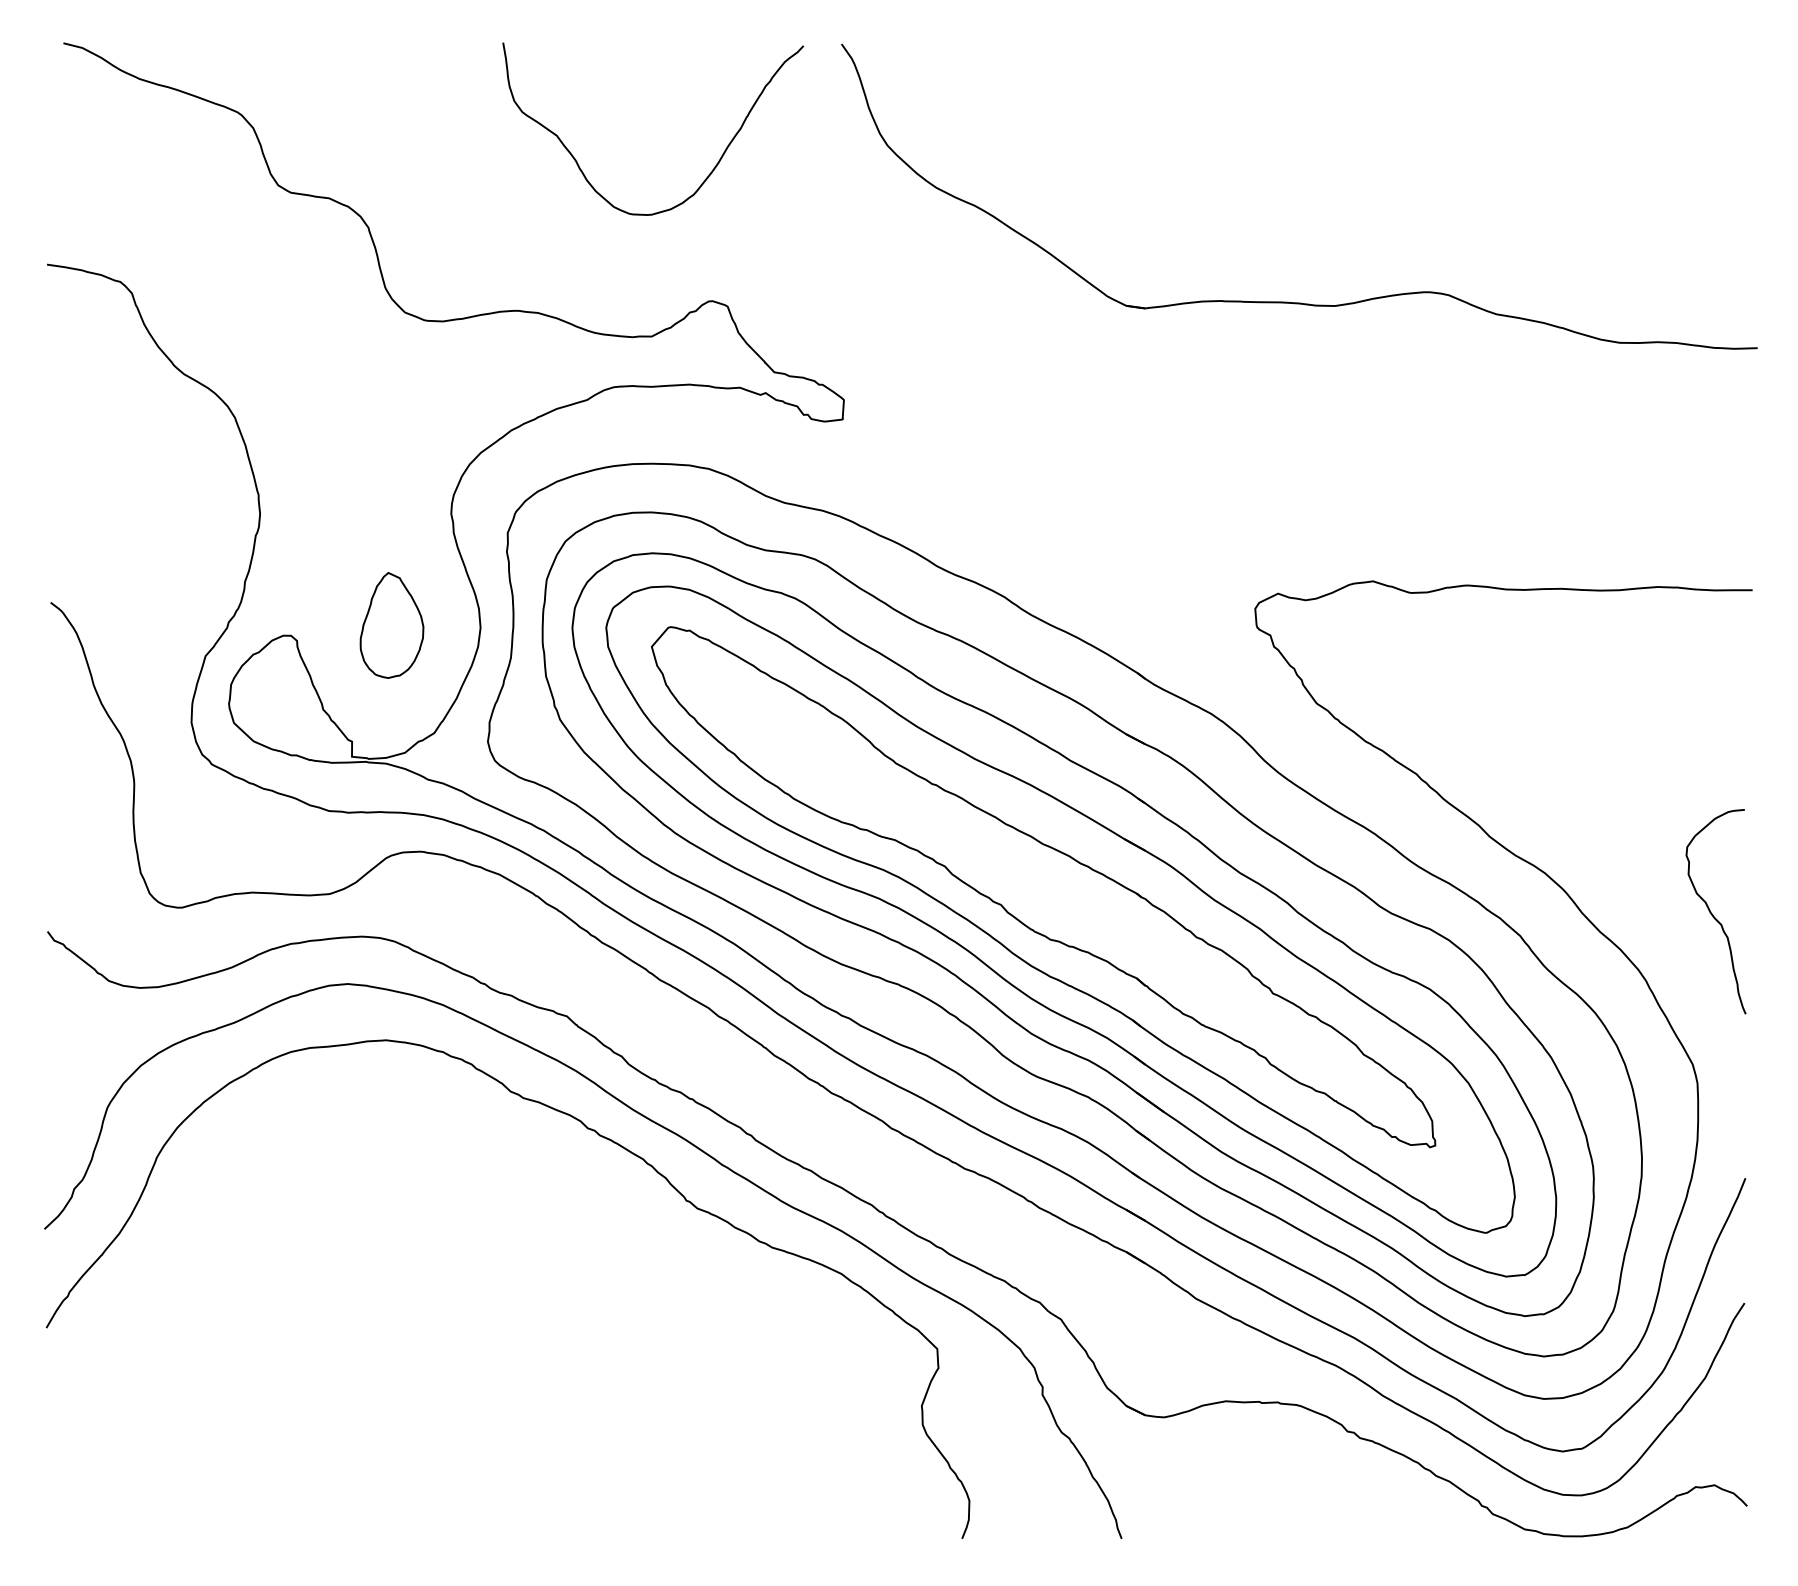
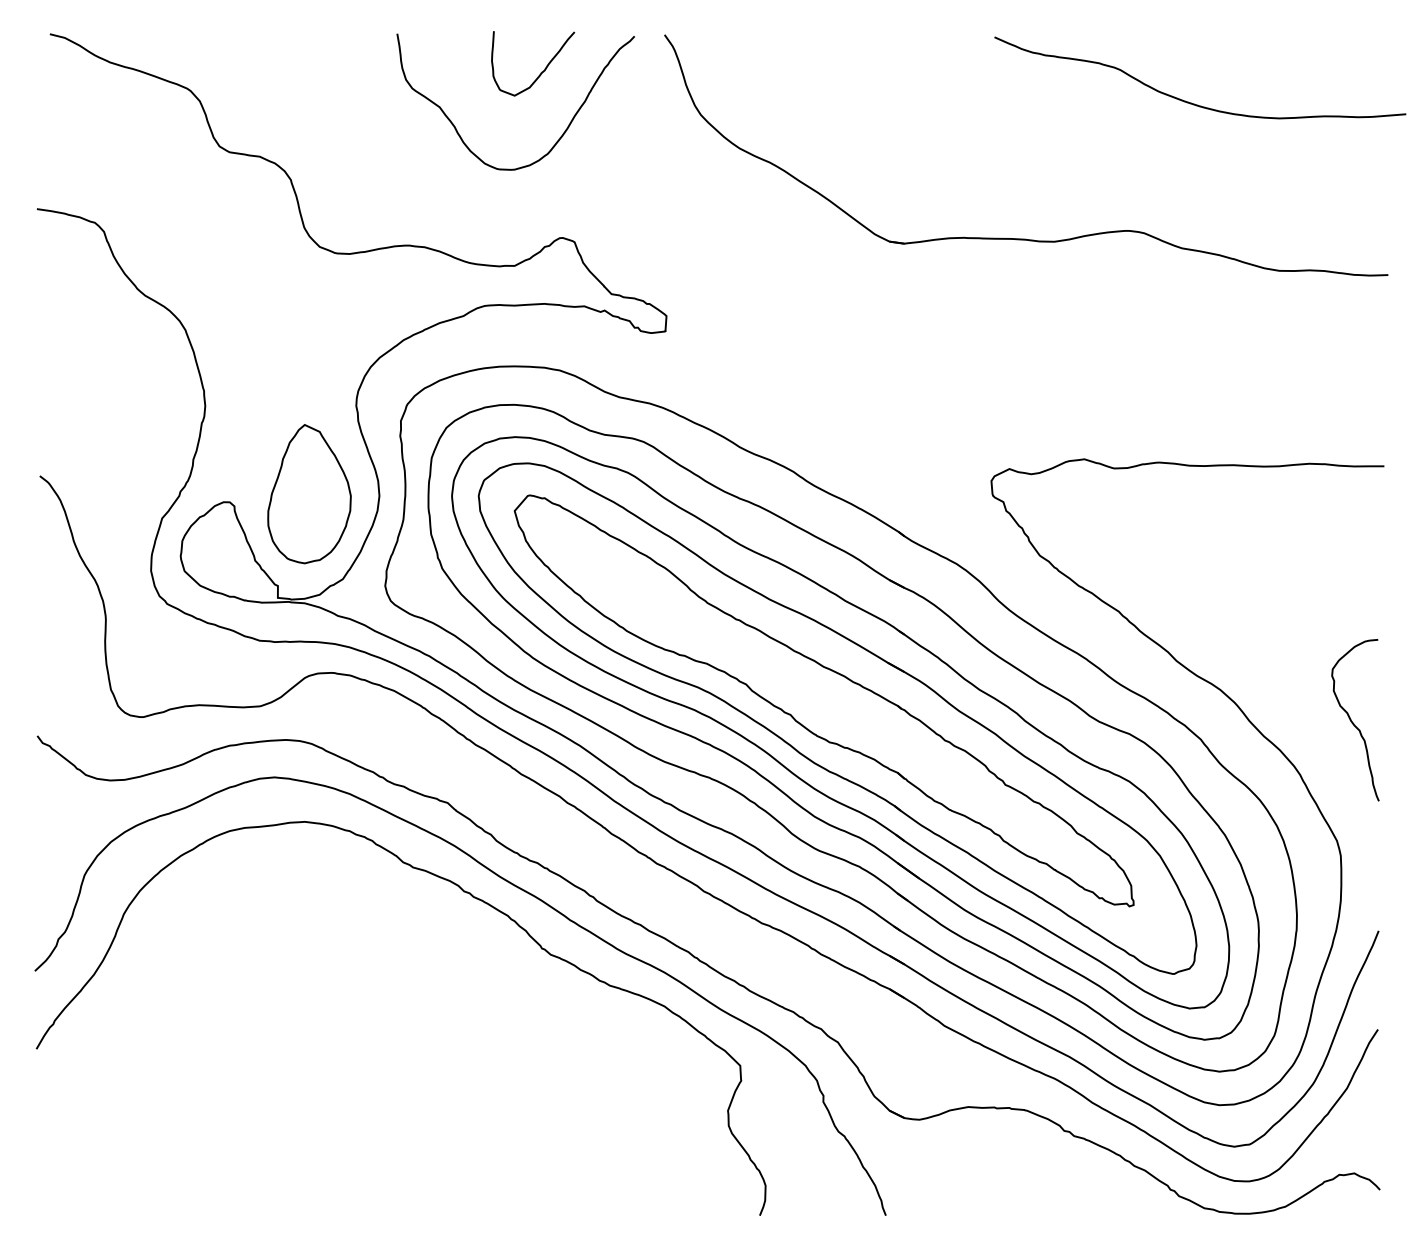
curve: (686, 90) -> (542, 71), added
curve: (1507, 129) -> (1190, 102), added
part: (391, 625) -> (309, 494), size x1.67

